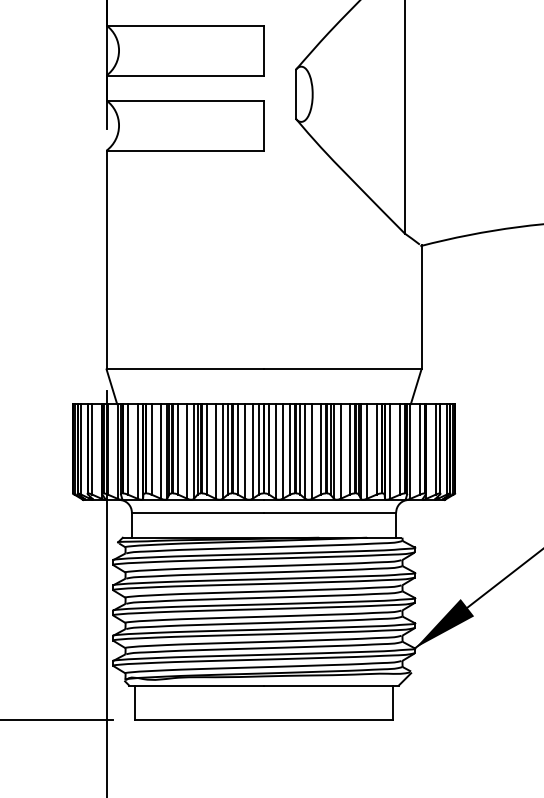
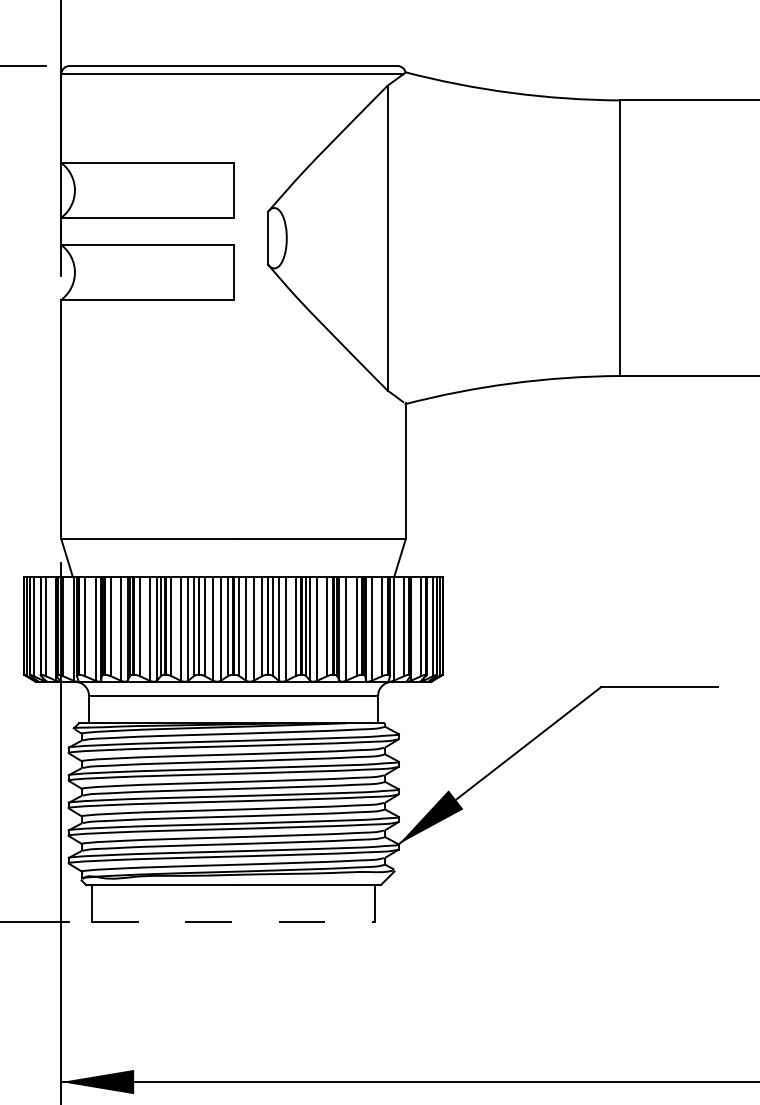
line: (264, 719) -> (234, 922), solid -> dashed

